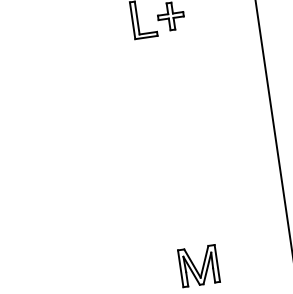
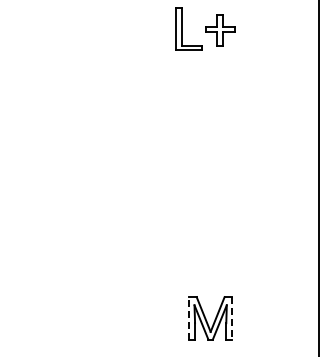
line: (216, 263) -> (231, 318), solid -> dashed
line: (180, 267) -> (189, 317), solid -> dashed

